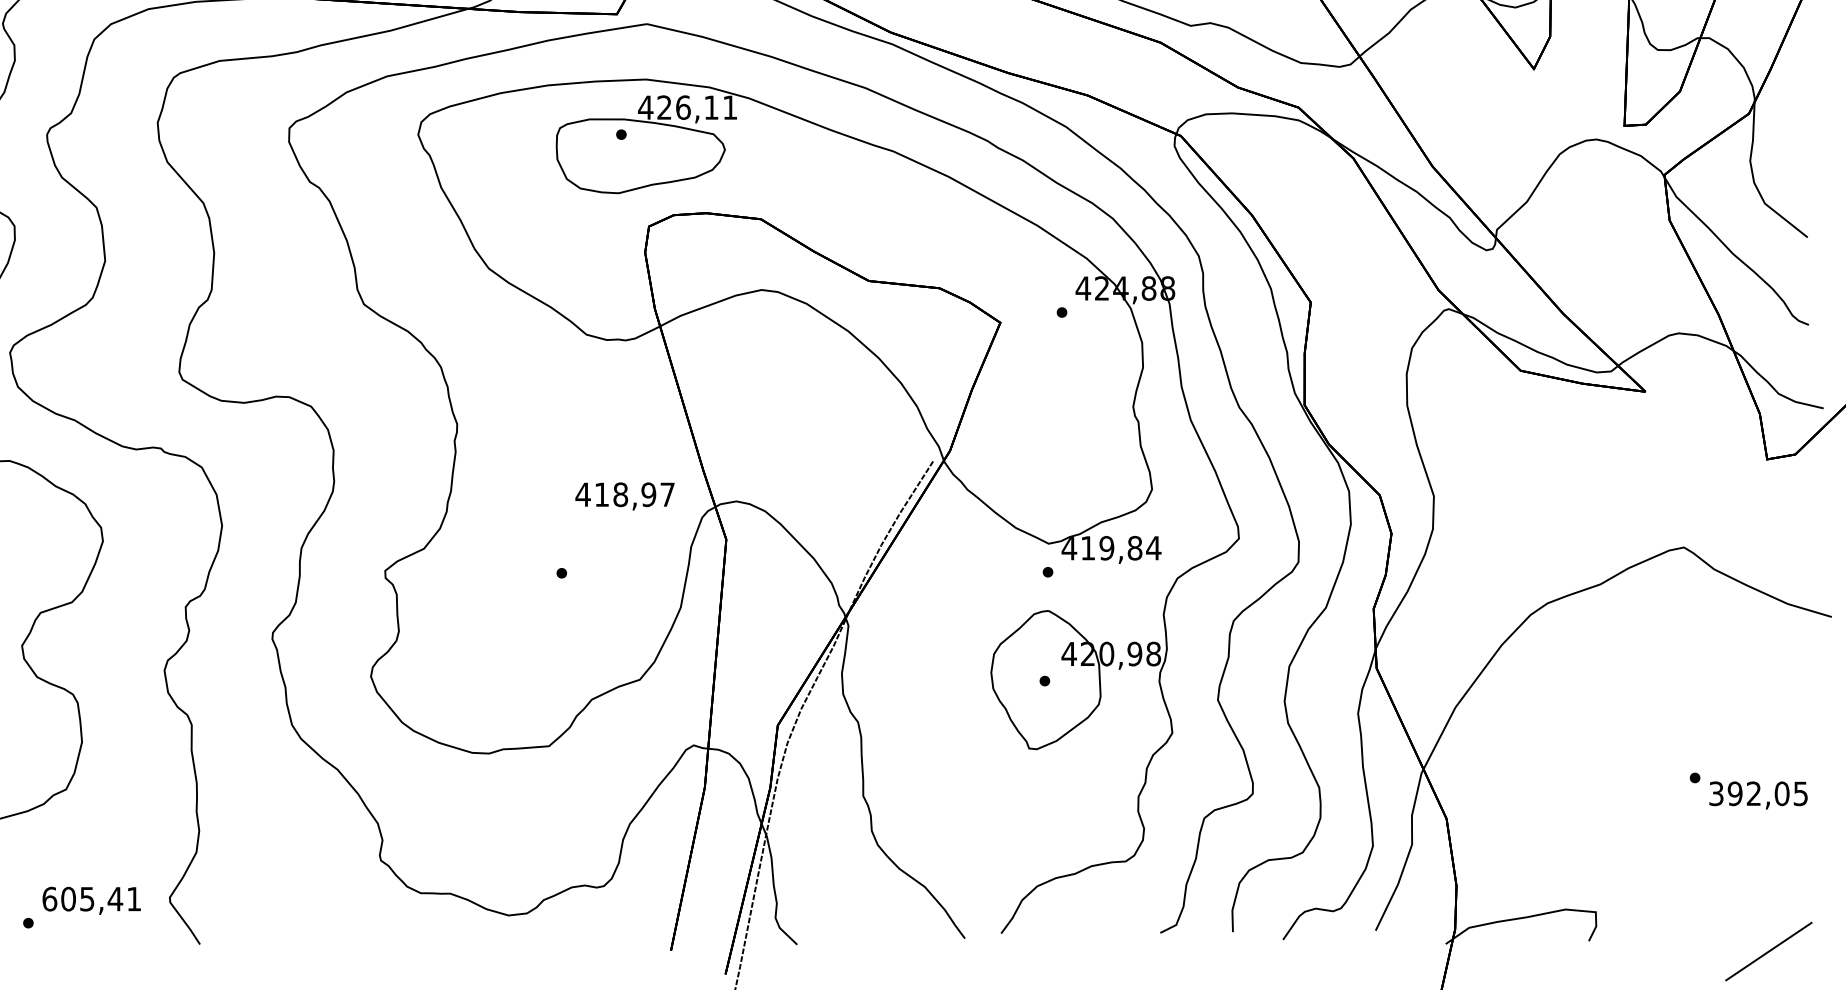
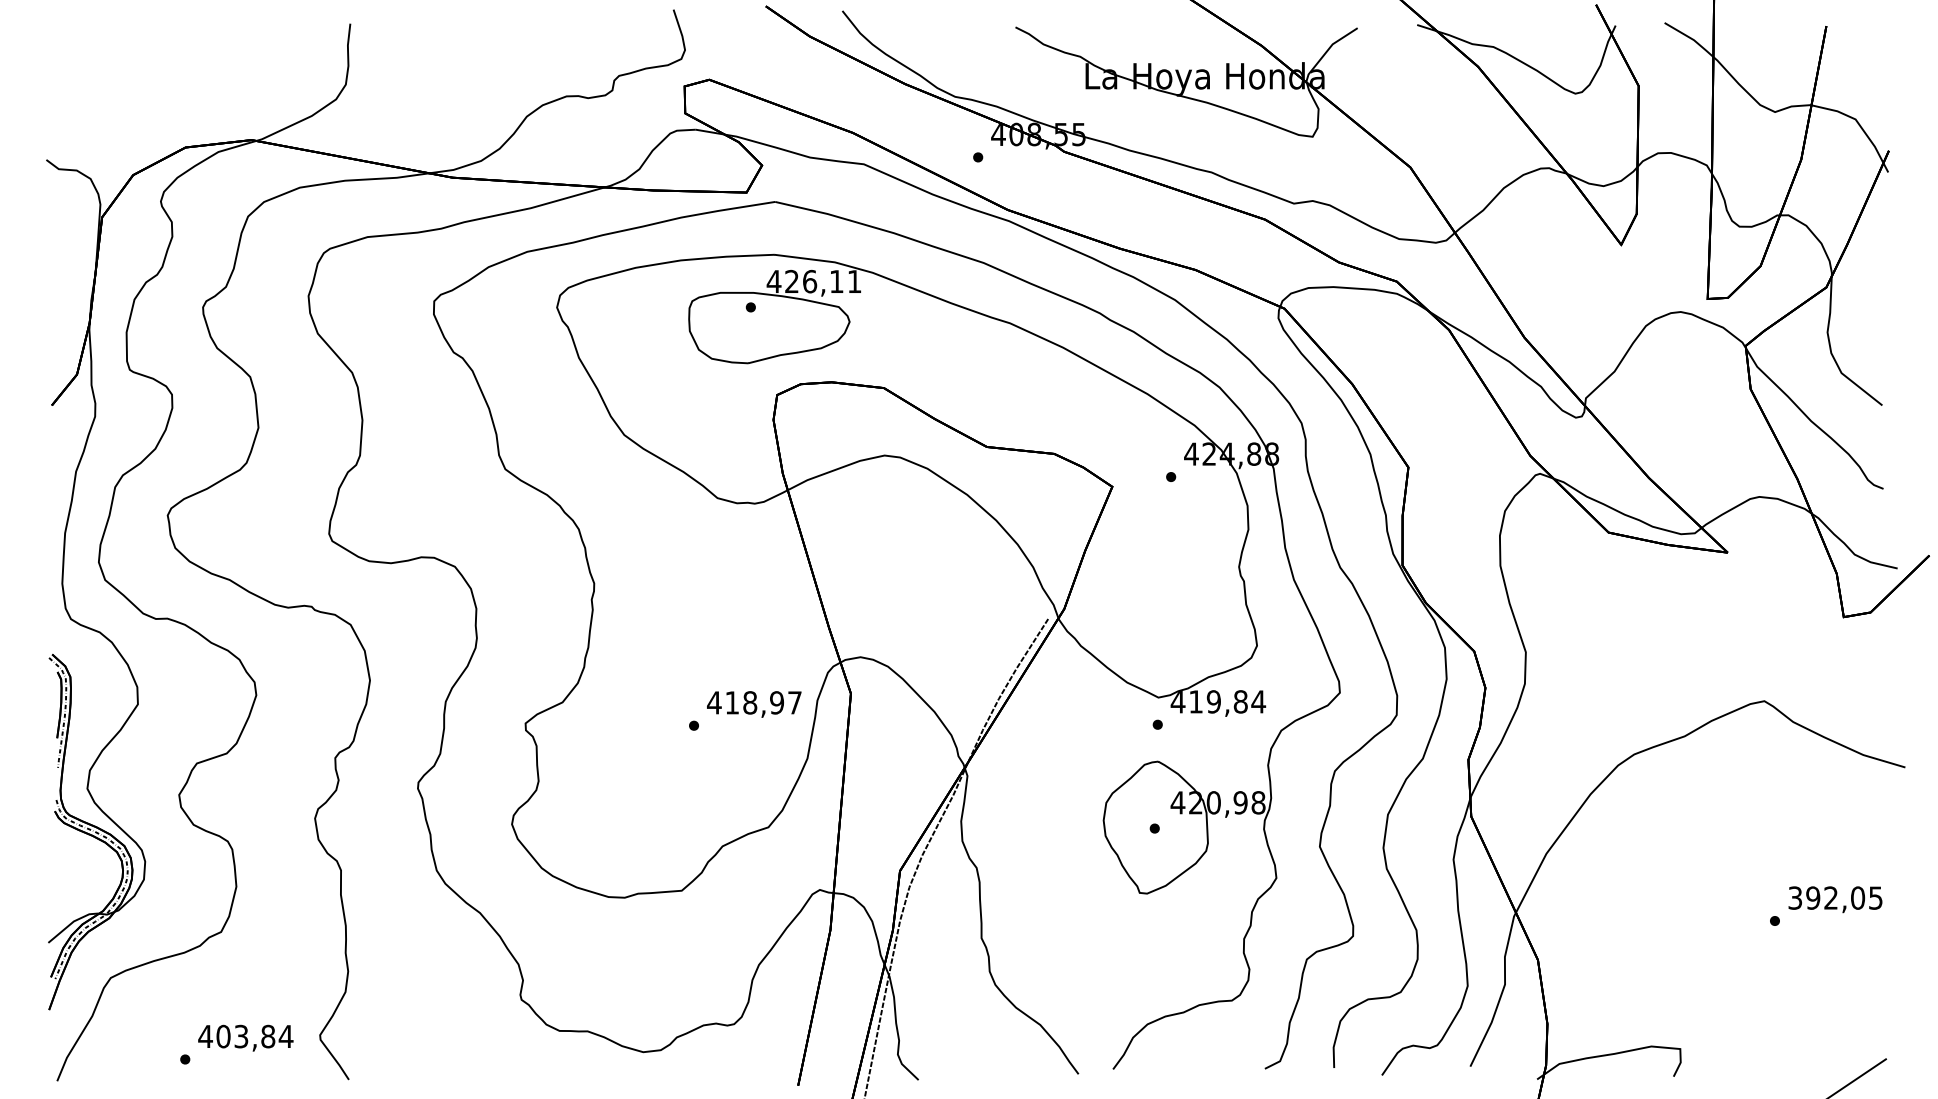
text: (625, 496) -> (754, 704), moved
text: (1758, 795) -> (1835, 899), moved
text: (91, 899) -> (245, 1036), 605,41 -> 403,84

